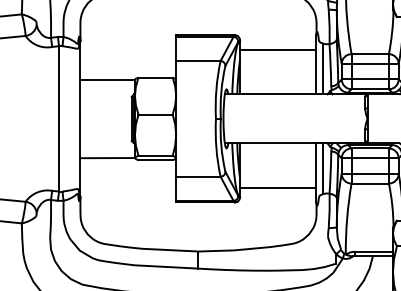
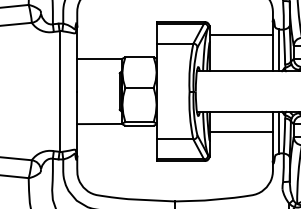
line: (278, 187) -> (241, 131), moved

